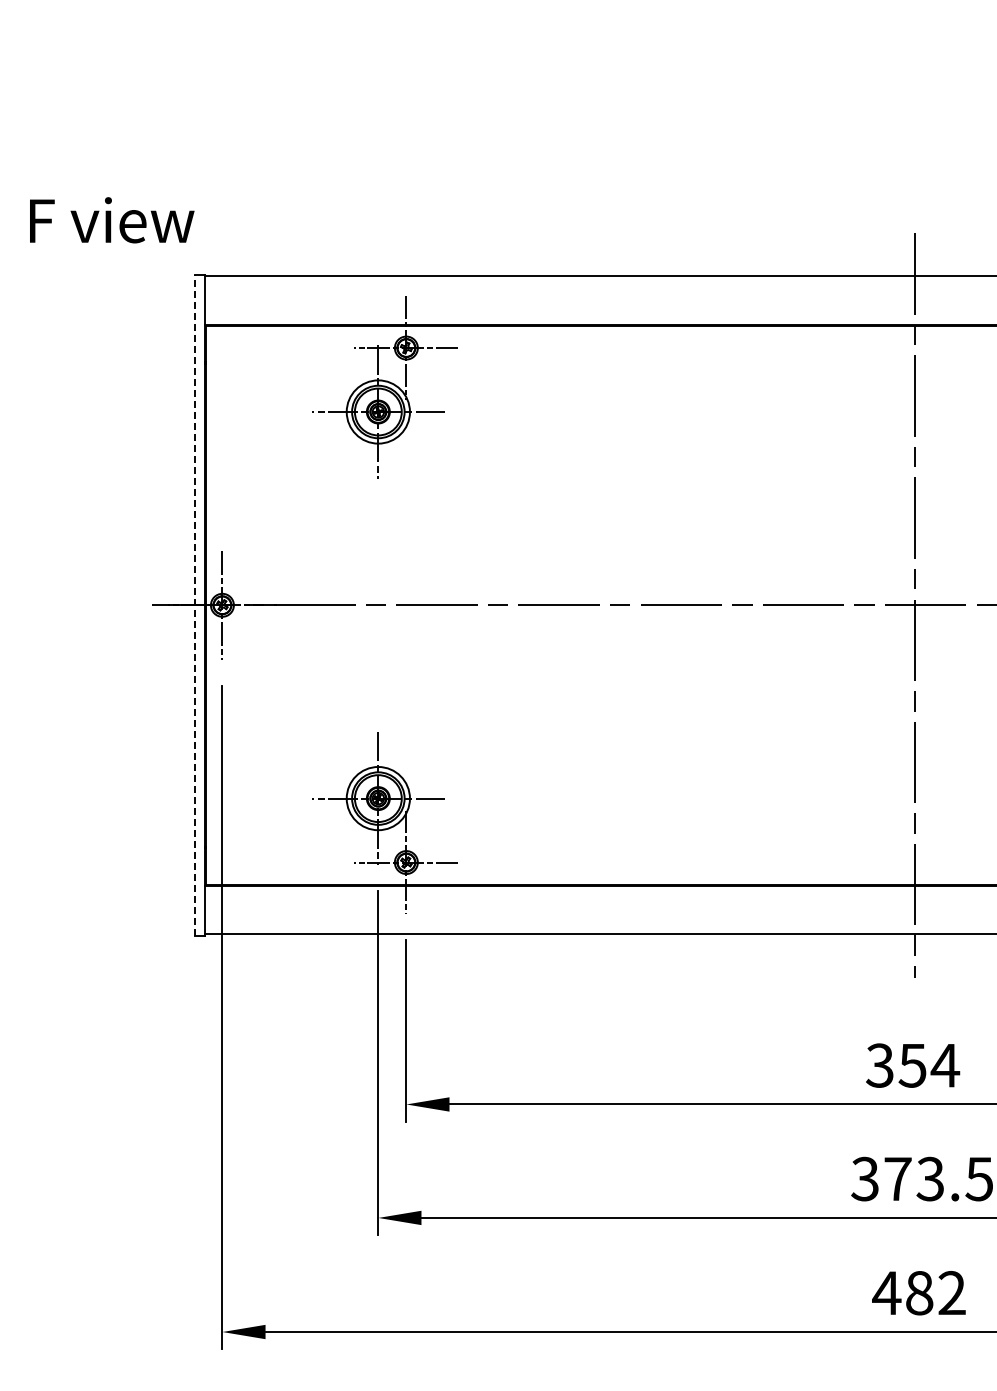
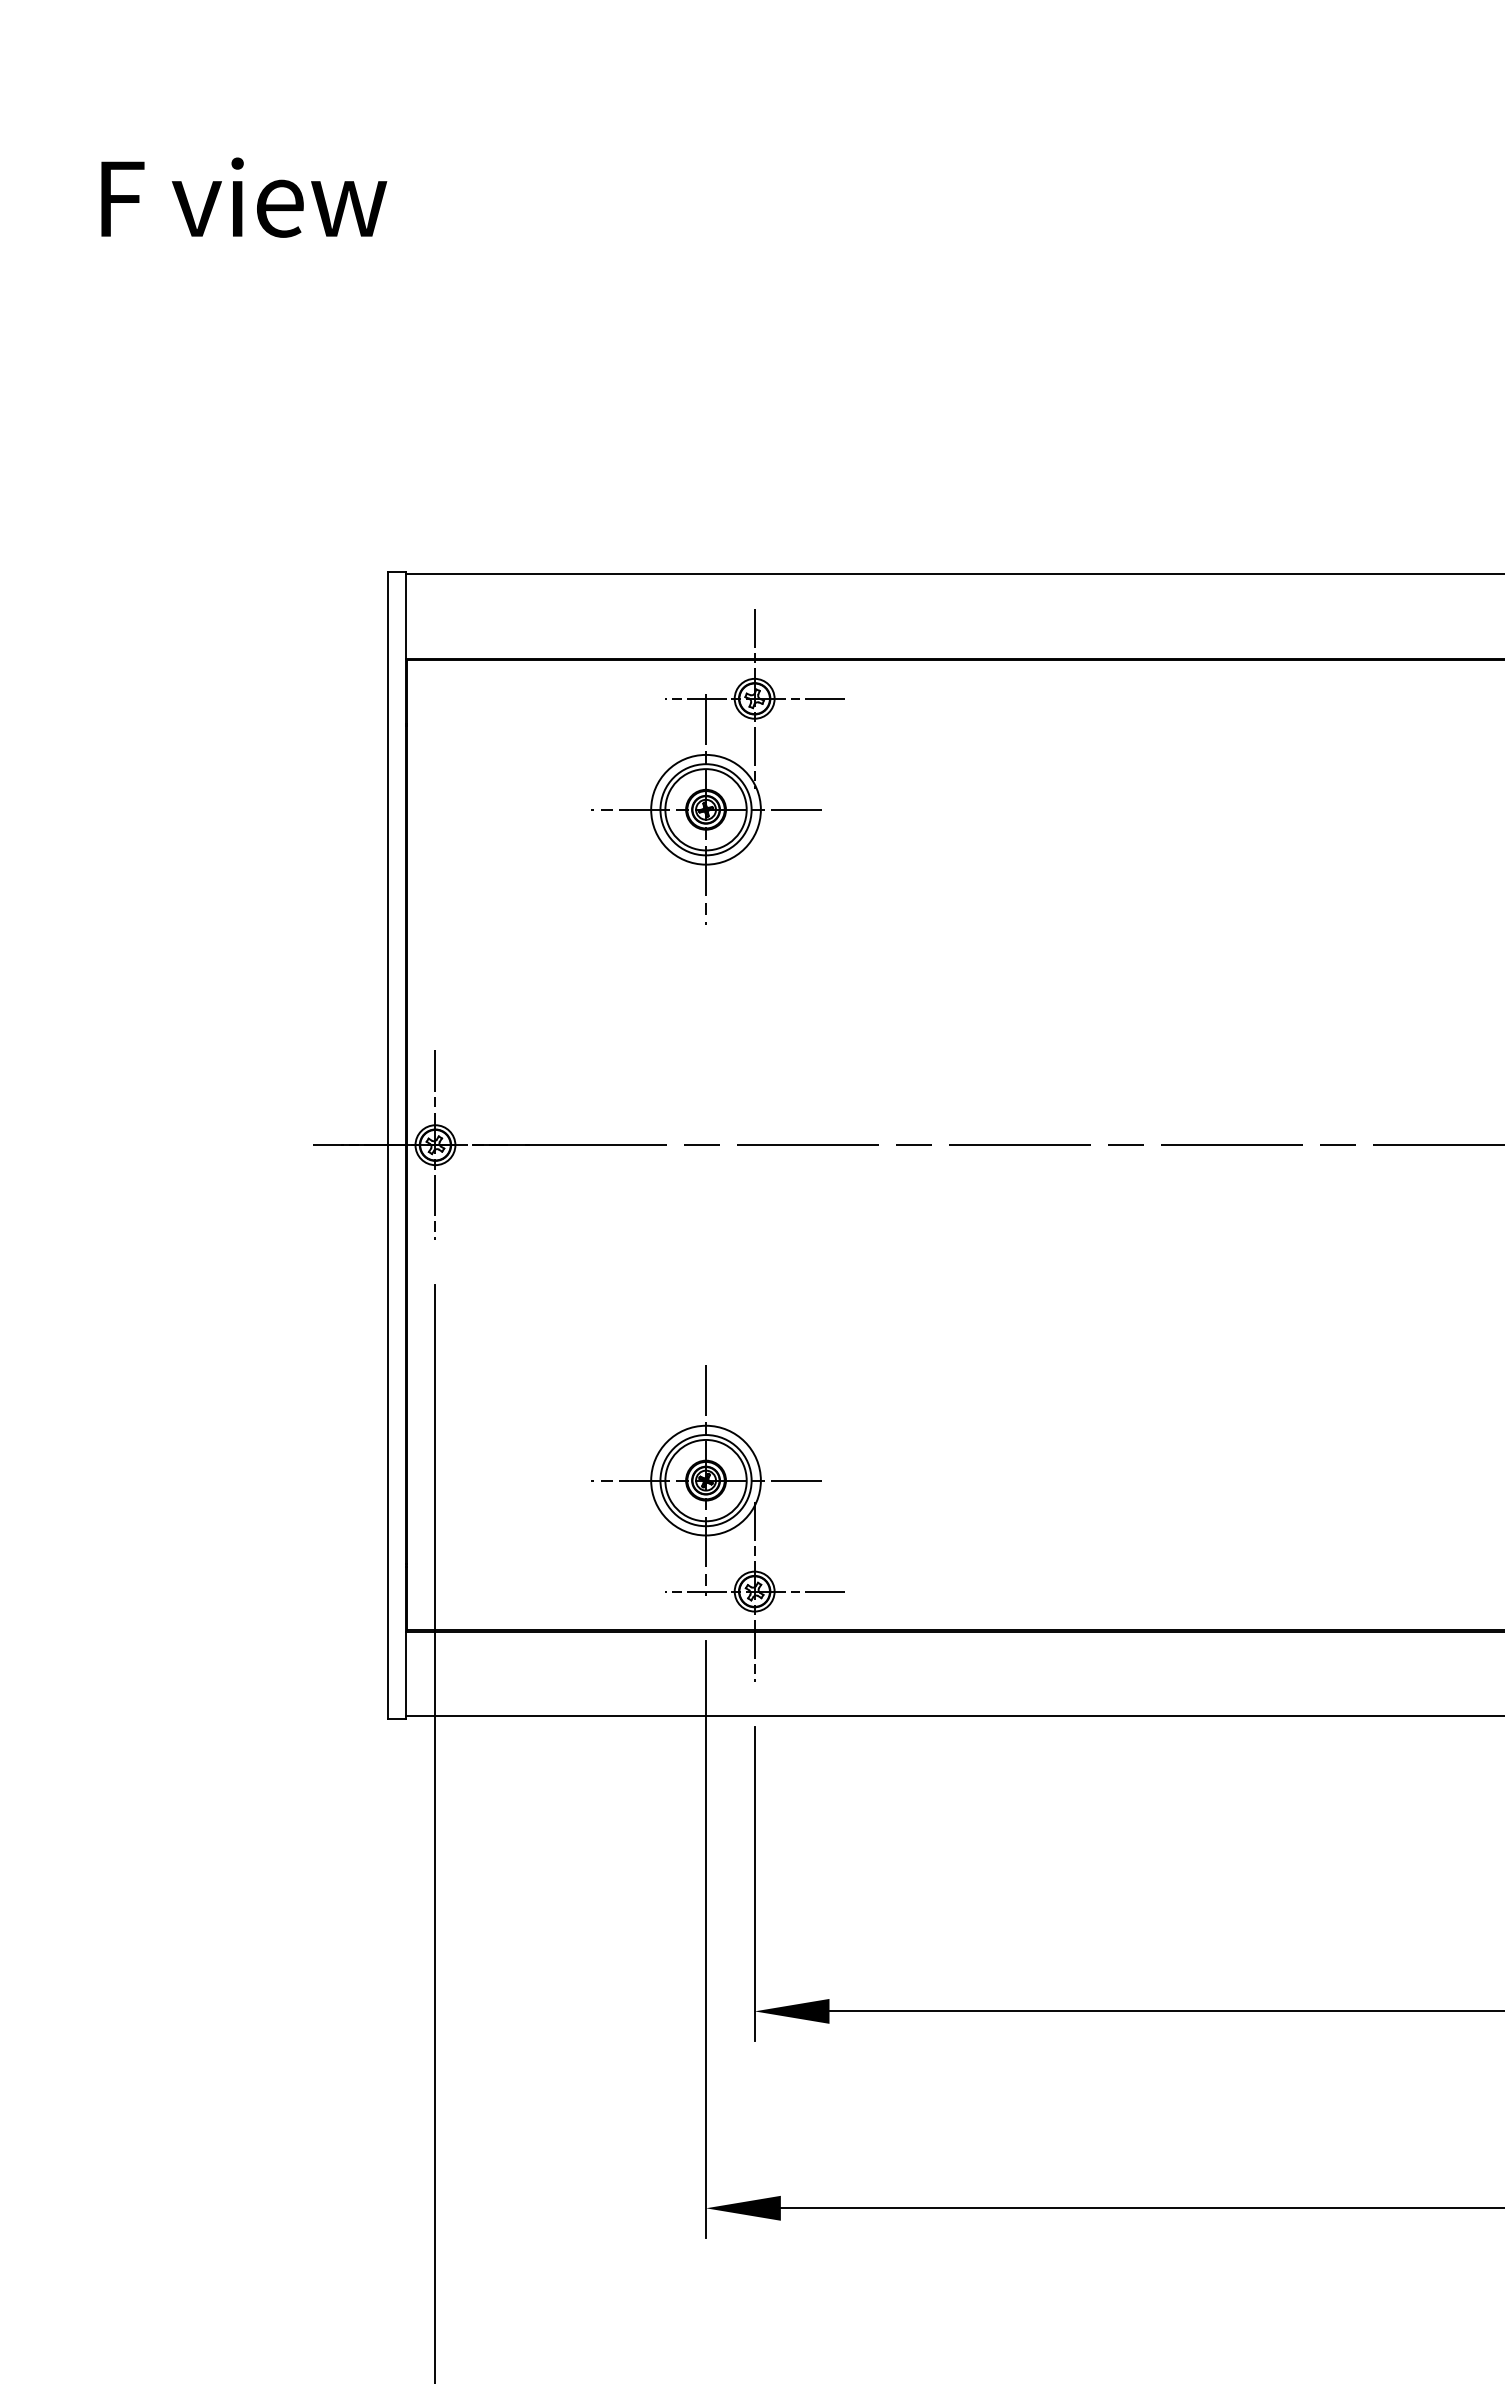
text: (112, 220) -> (244, 198), moved
line: (195, 605) -> (388, 1145), dashed -> solid

